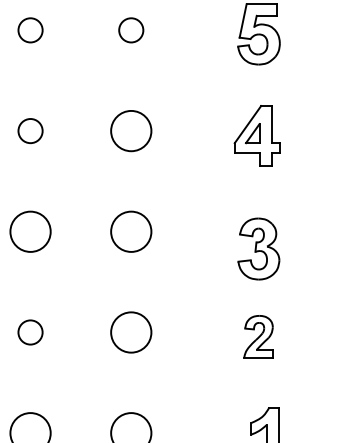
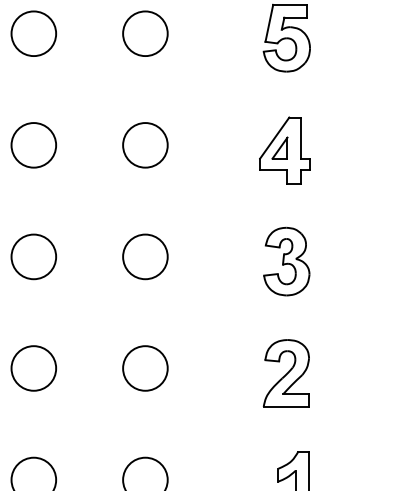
circle: (30, 30) -> (33, 33), size x1.67
circle: (131, 30) -> (145, 33), size x1.67
circle: (30, 130) -> (33, 144), size x1.67
part: (258, 248) -> (286, 261), moved
circle: (30, 332) -> (33, 368), size x1.67
part: (258, 336) -> (286, 372), size x1.43

